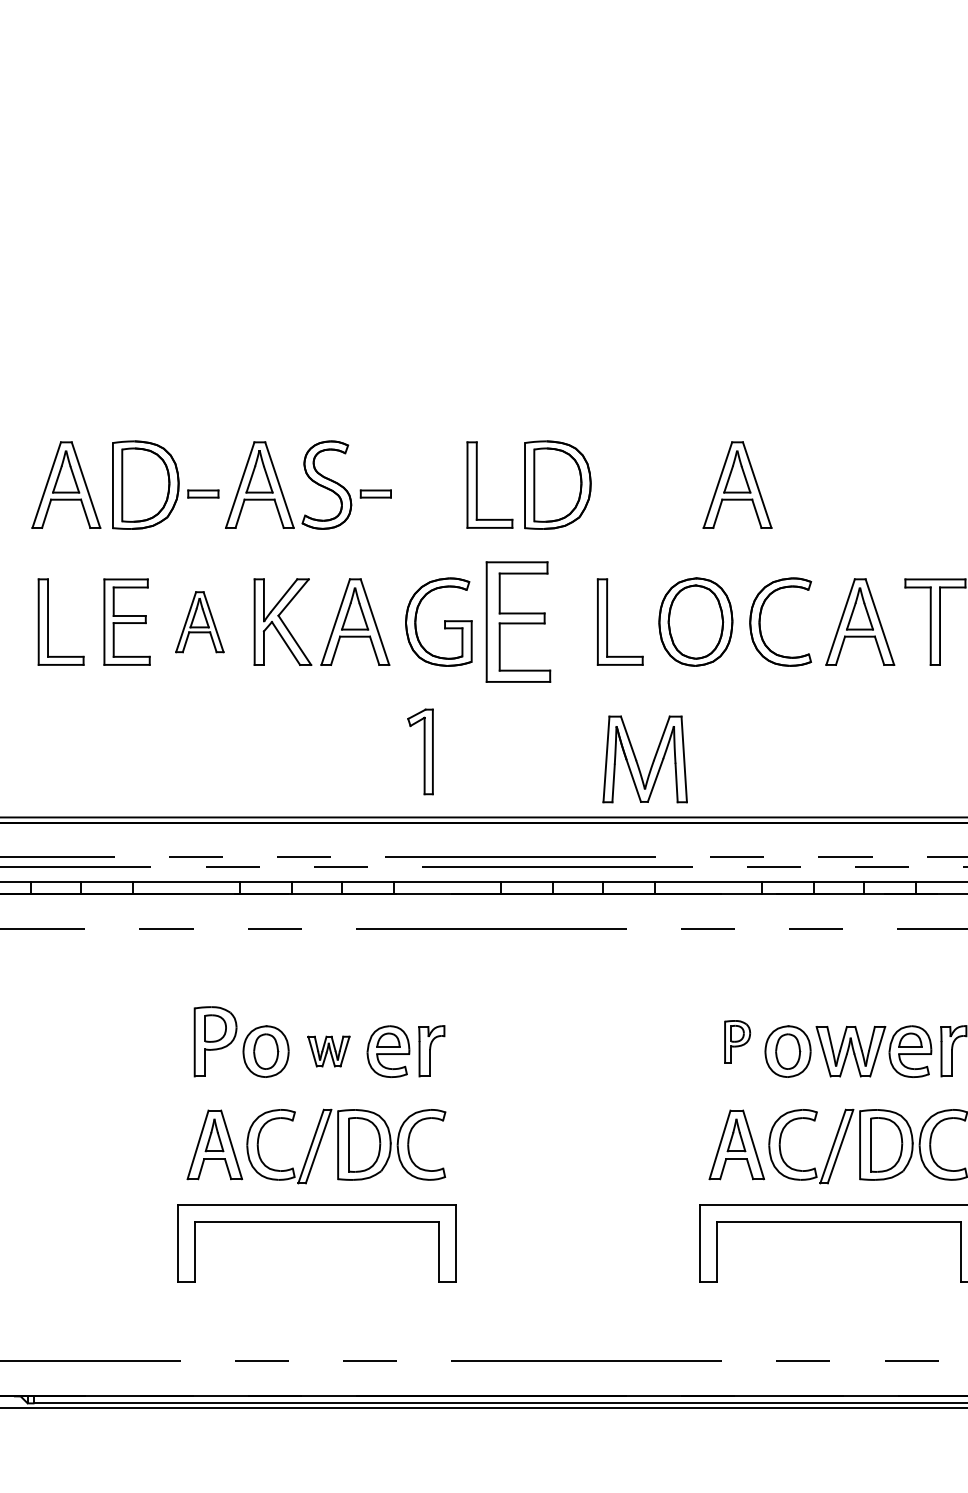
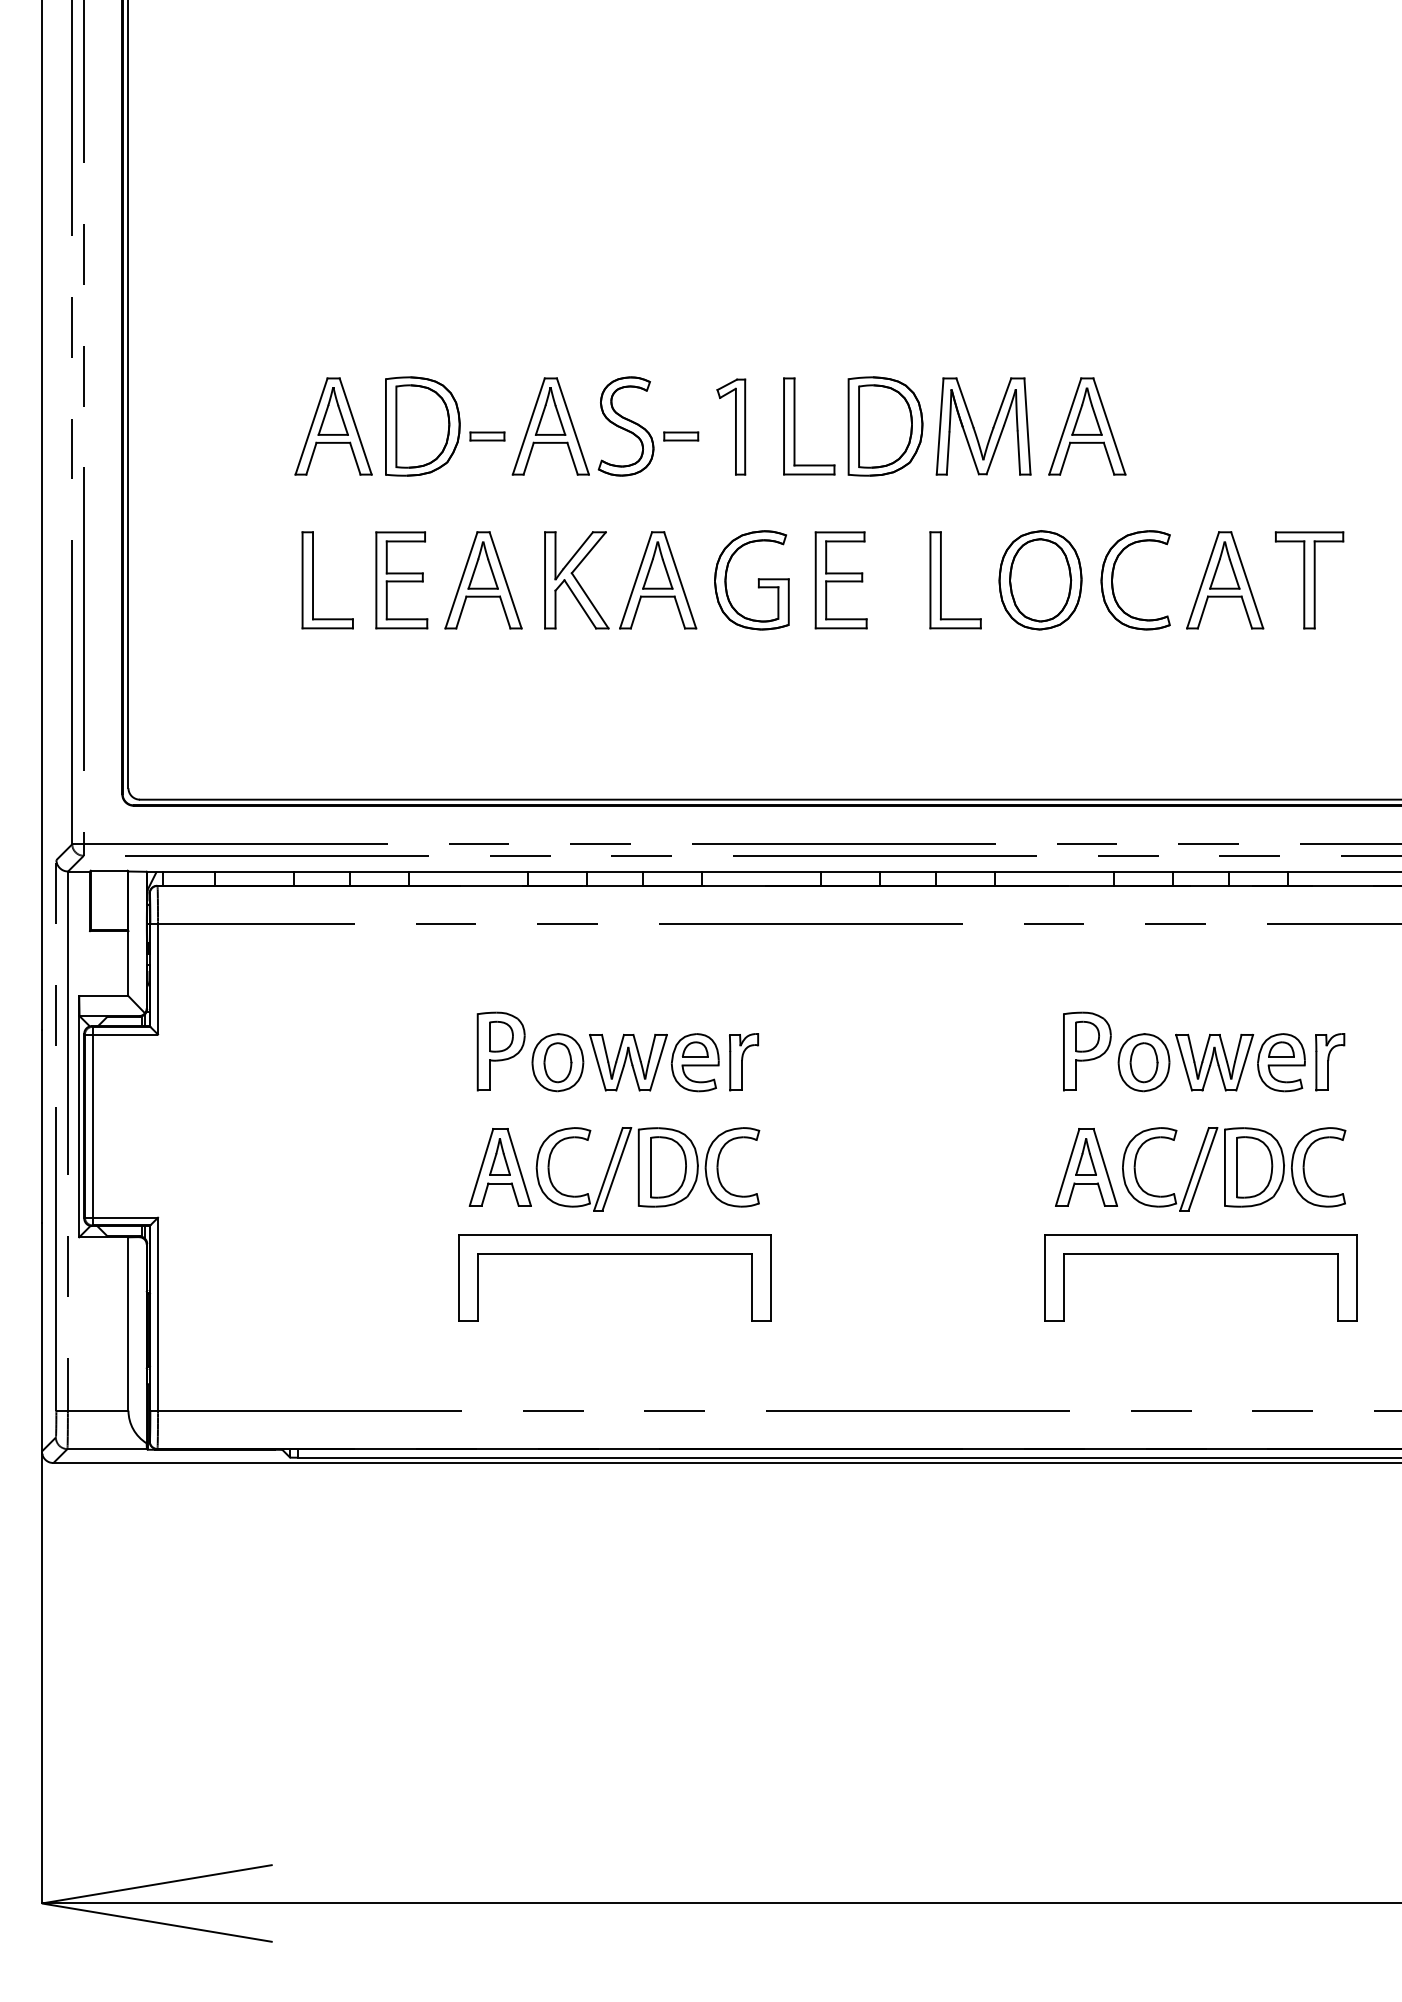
part: (199, 622) -> (483, 580), size x1.43
part: (517, 622) -> (840, 580), size x0.71
part: (420, 751) -> (731, 426), moved
part: (637, 762) -> (975, 429), moved
part: (737, 1041) -> (1087, 1051), size x1.67
part: (328, 1051) -> (628, 1062), size x1.67

